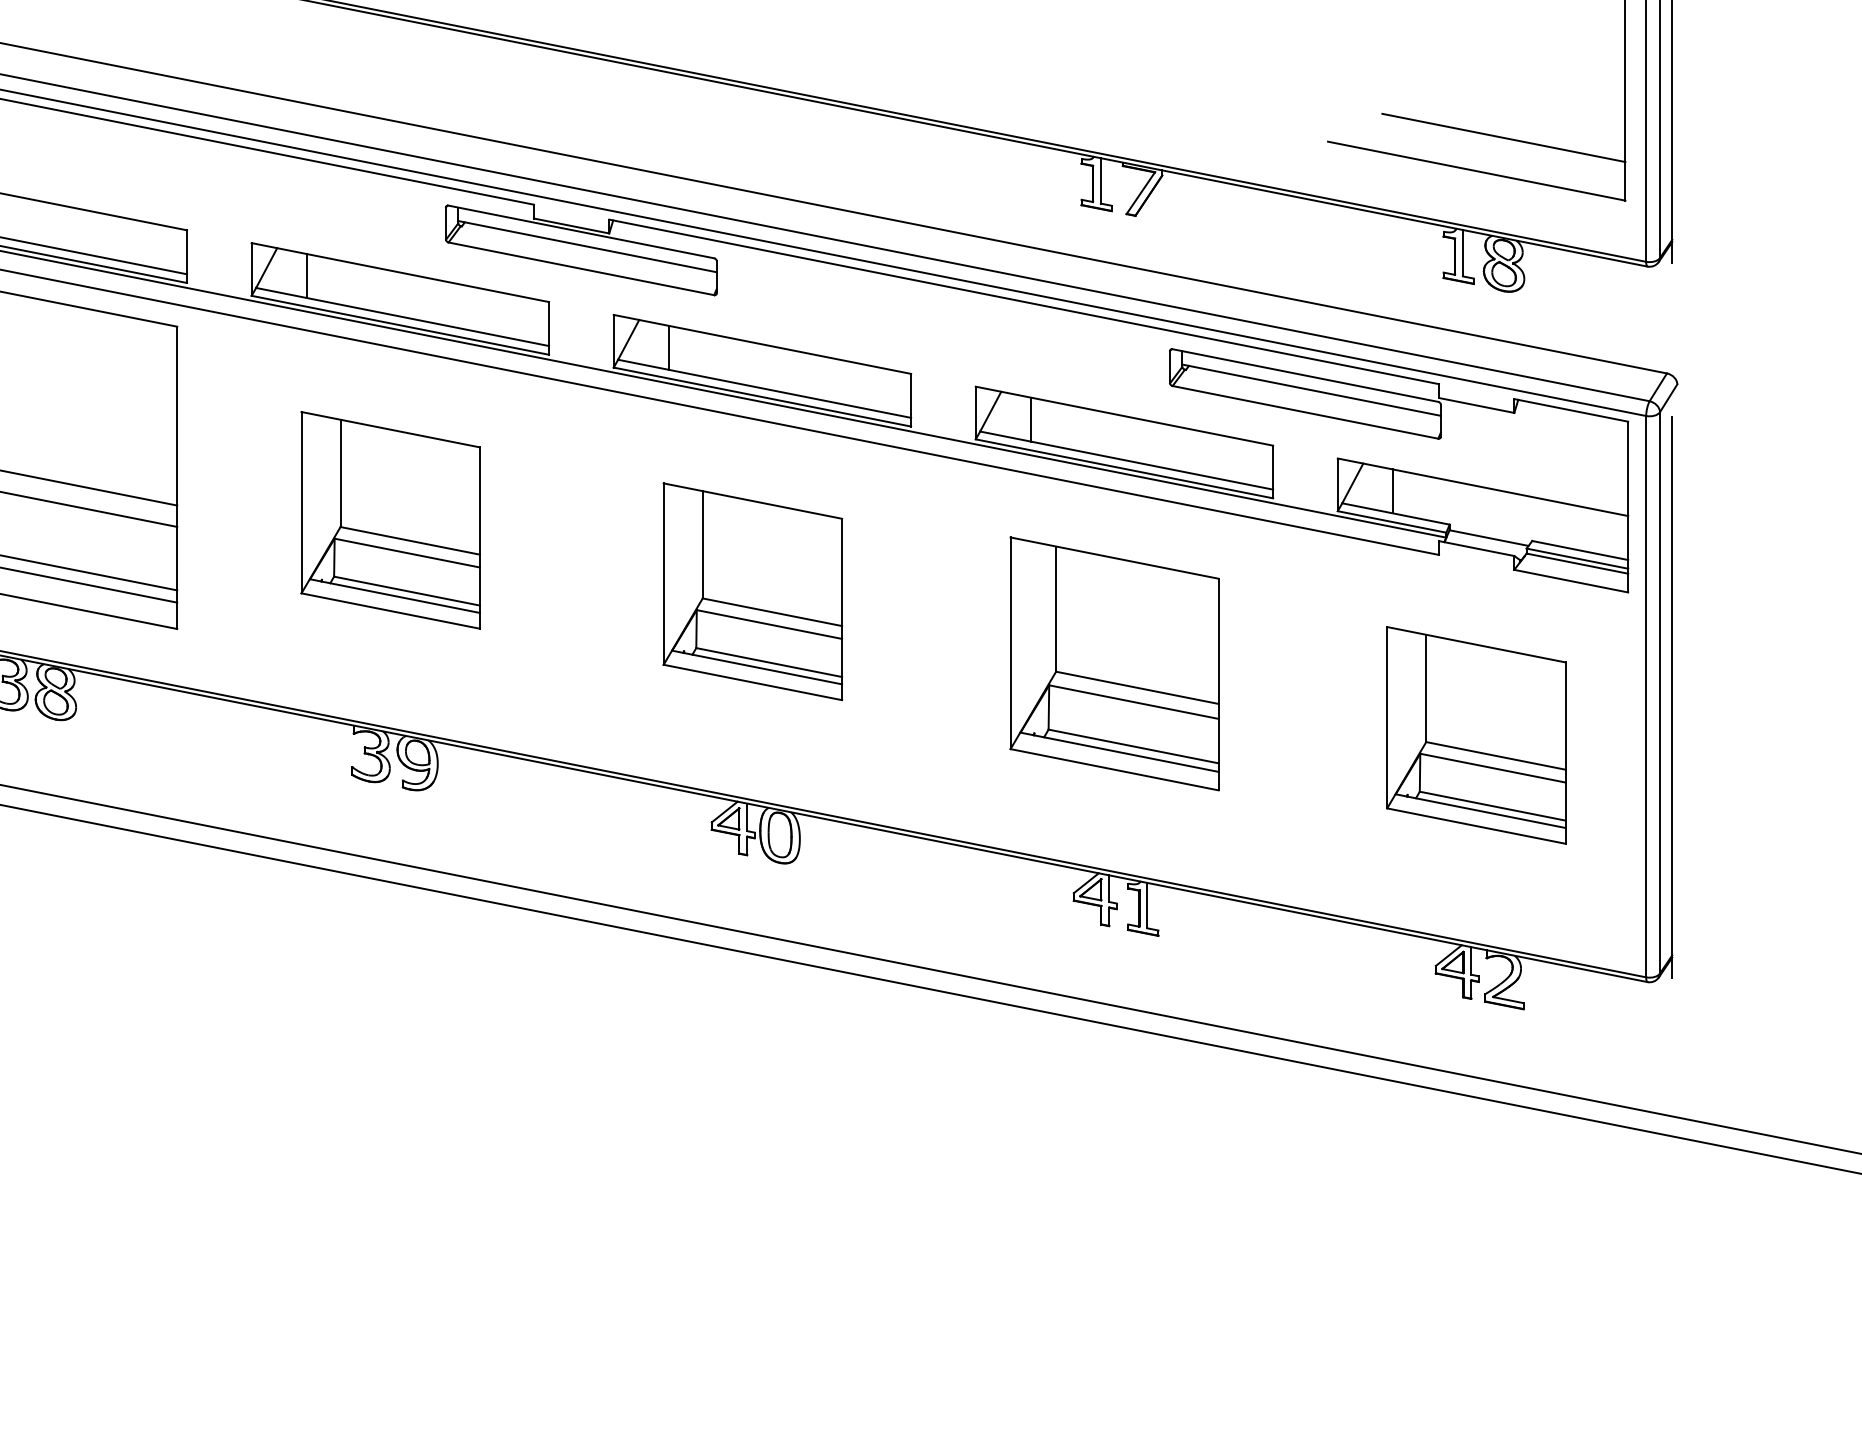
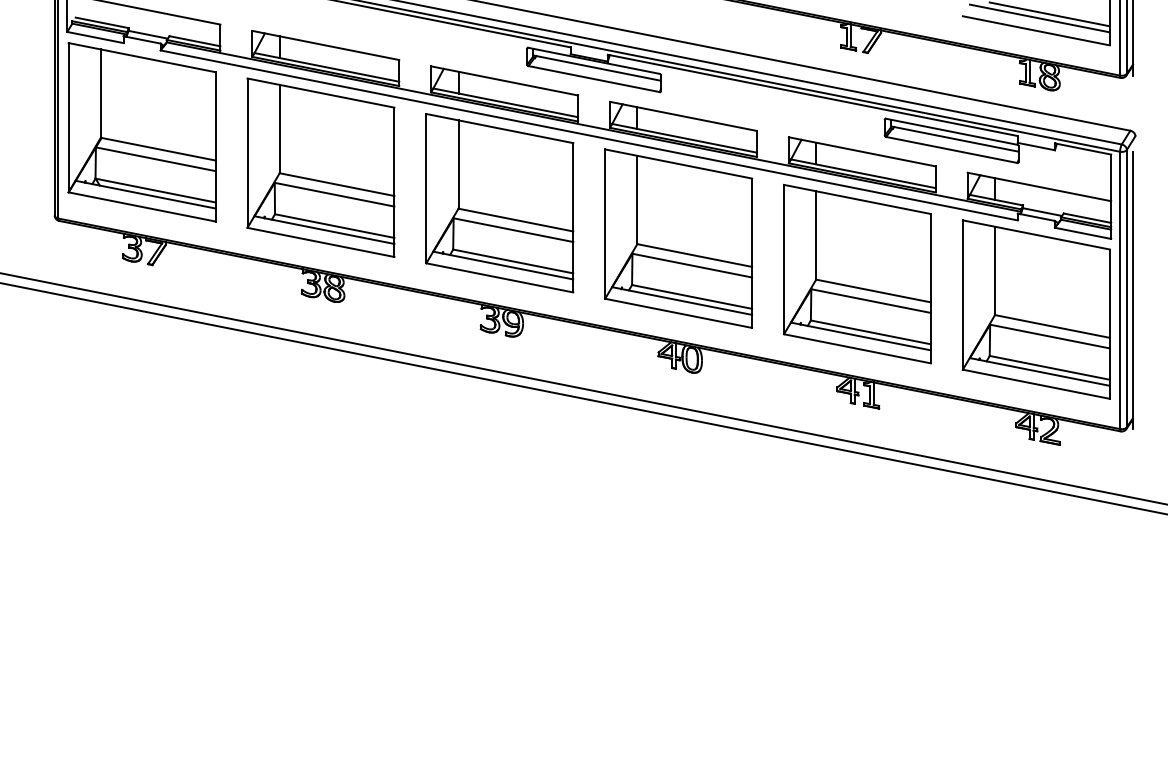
line: (1483, 146) -> (1039, 18), added
part: (389, 520) -> (499, 203), size x1.67
part: (752, 591) -> (678, 238), size x1.67
part: (1114, 664) -> (857, 274), size x1.43
part: (1474, 735) -> (1035, 309), size x1.67

